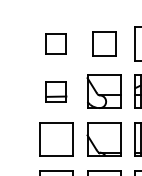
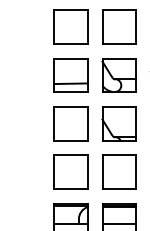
part: (55, 43) -> (70, 26), size x1.67
part: (104, 43) -> (119, 26), size x1.43
part: (55, 91) -> (70, 75), size x1.67

